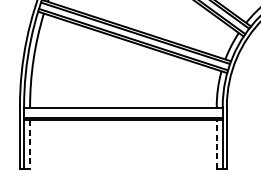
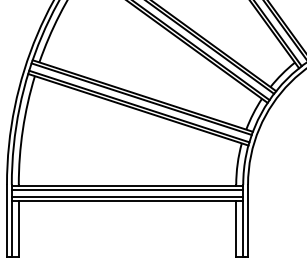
line: (123, 110) -> (127, 189), added
line: (216, 144) -> (236, 228), dashed -> solid
line: (29, 145) -> (18, 229), dashed -> solid

